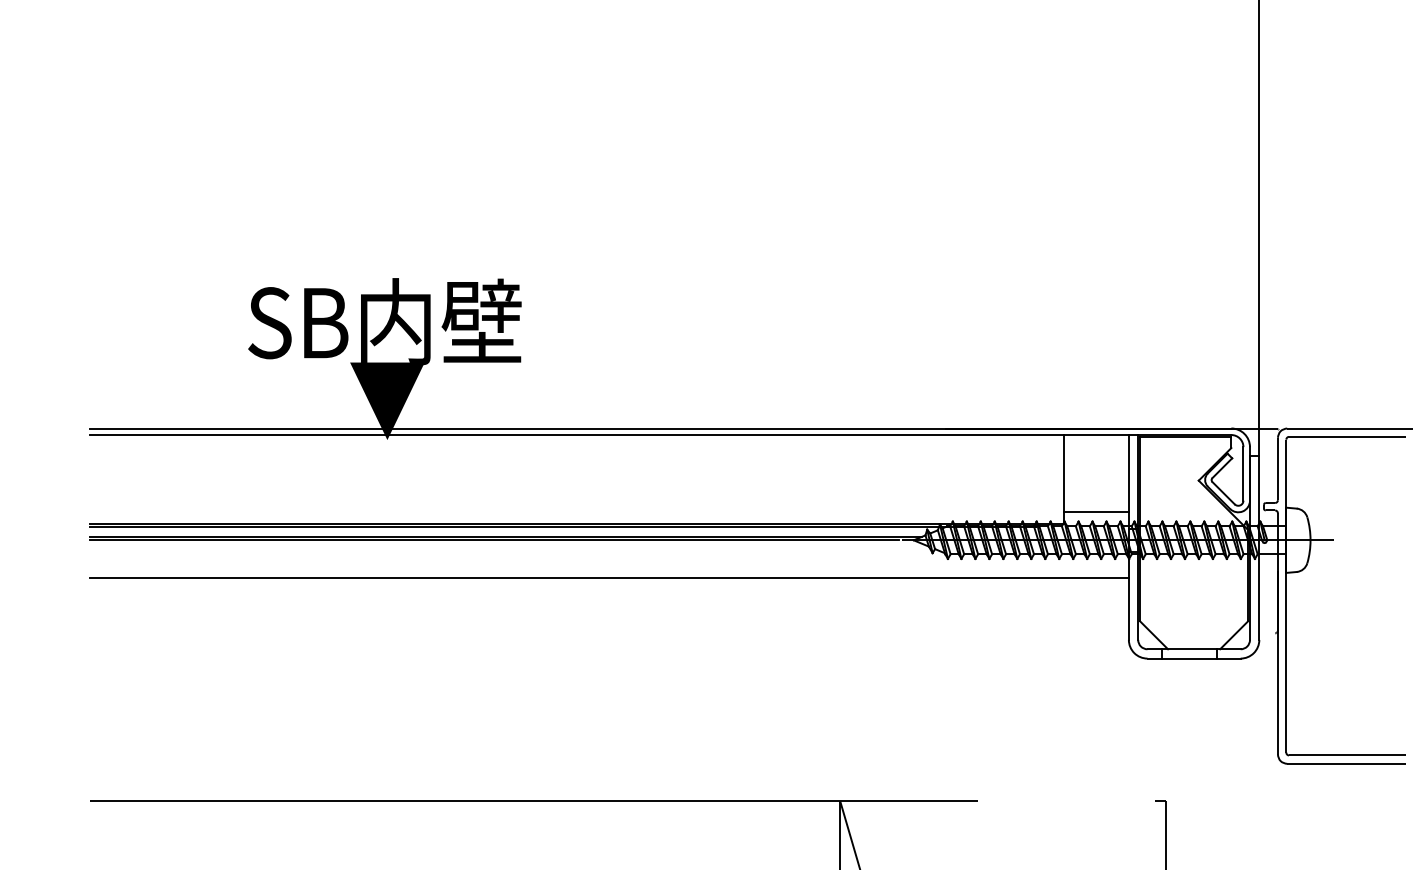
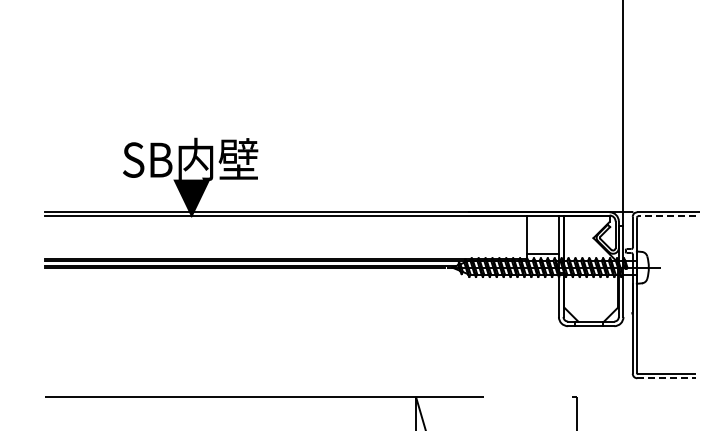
line: (1348, 437) -> (667, 216), solid -> dashed
line: (609, 578) -> (301, 286), removed
line: (1348, 764) -> (667, 378), solid -> dashed

